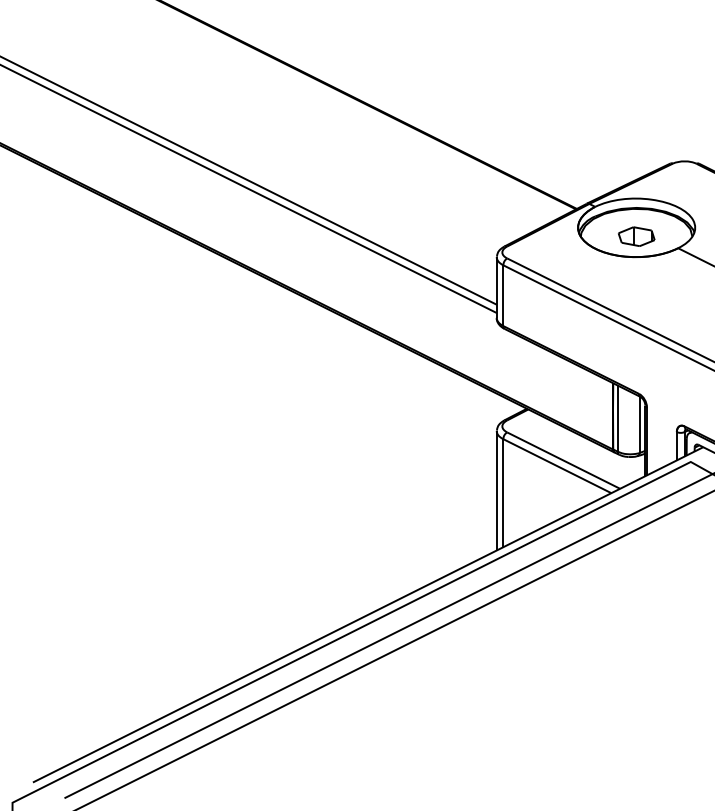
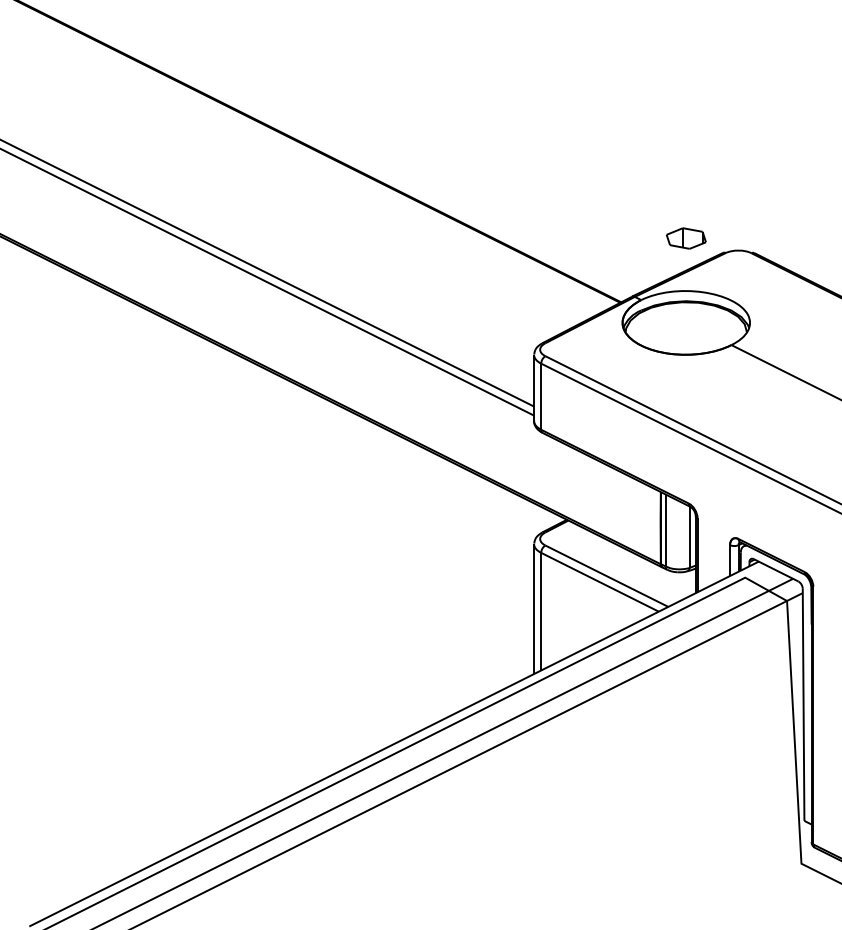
part: (636, 236) -> (686, 238), moved

